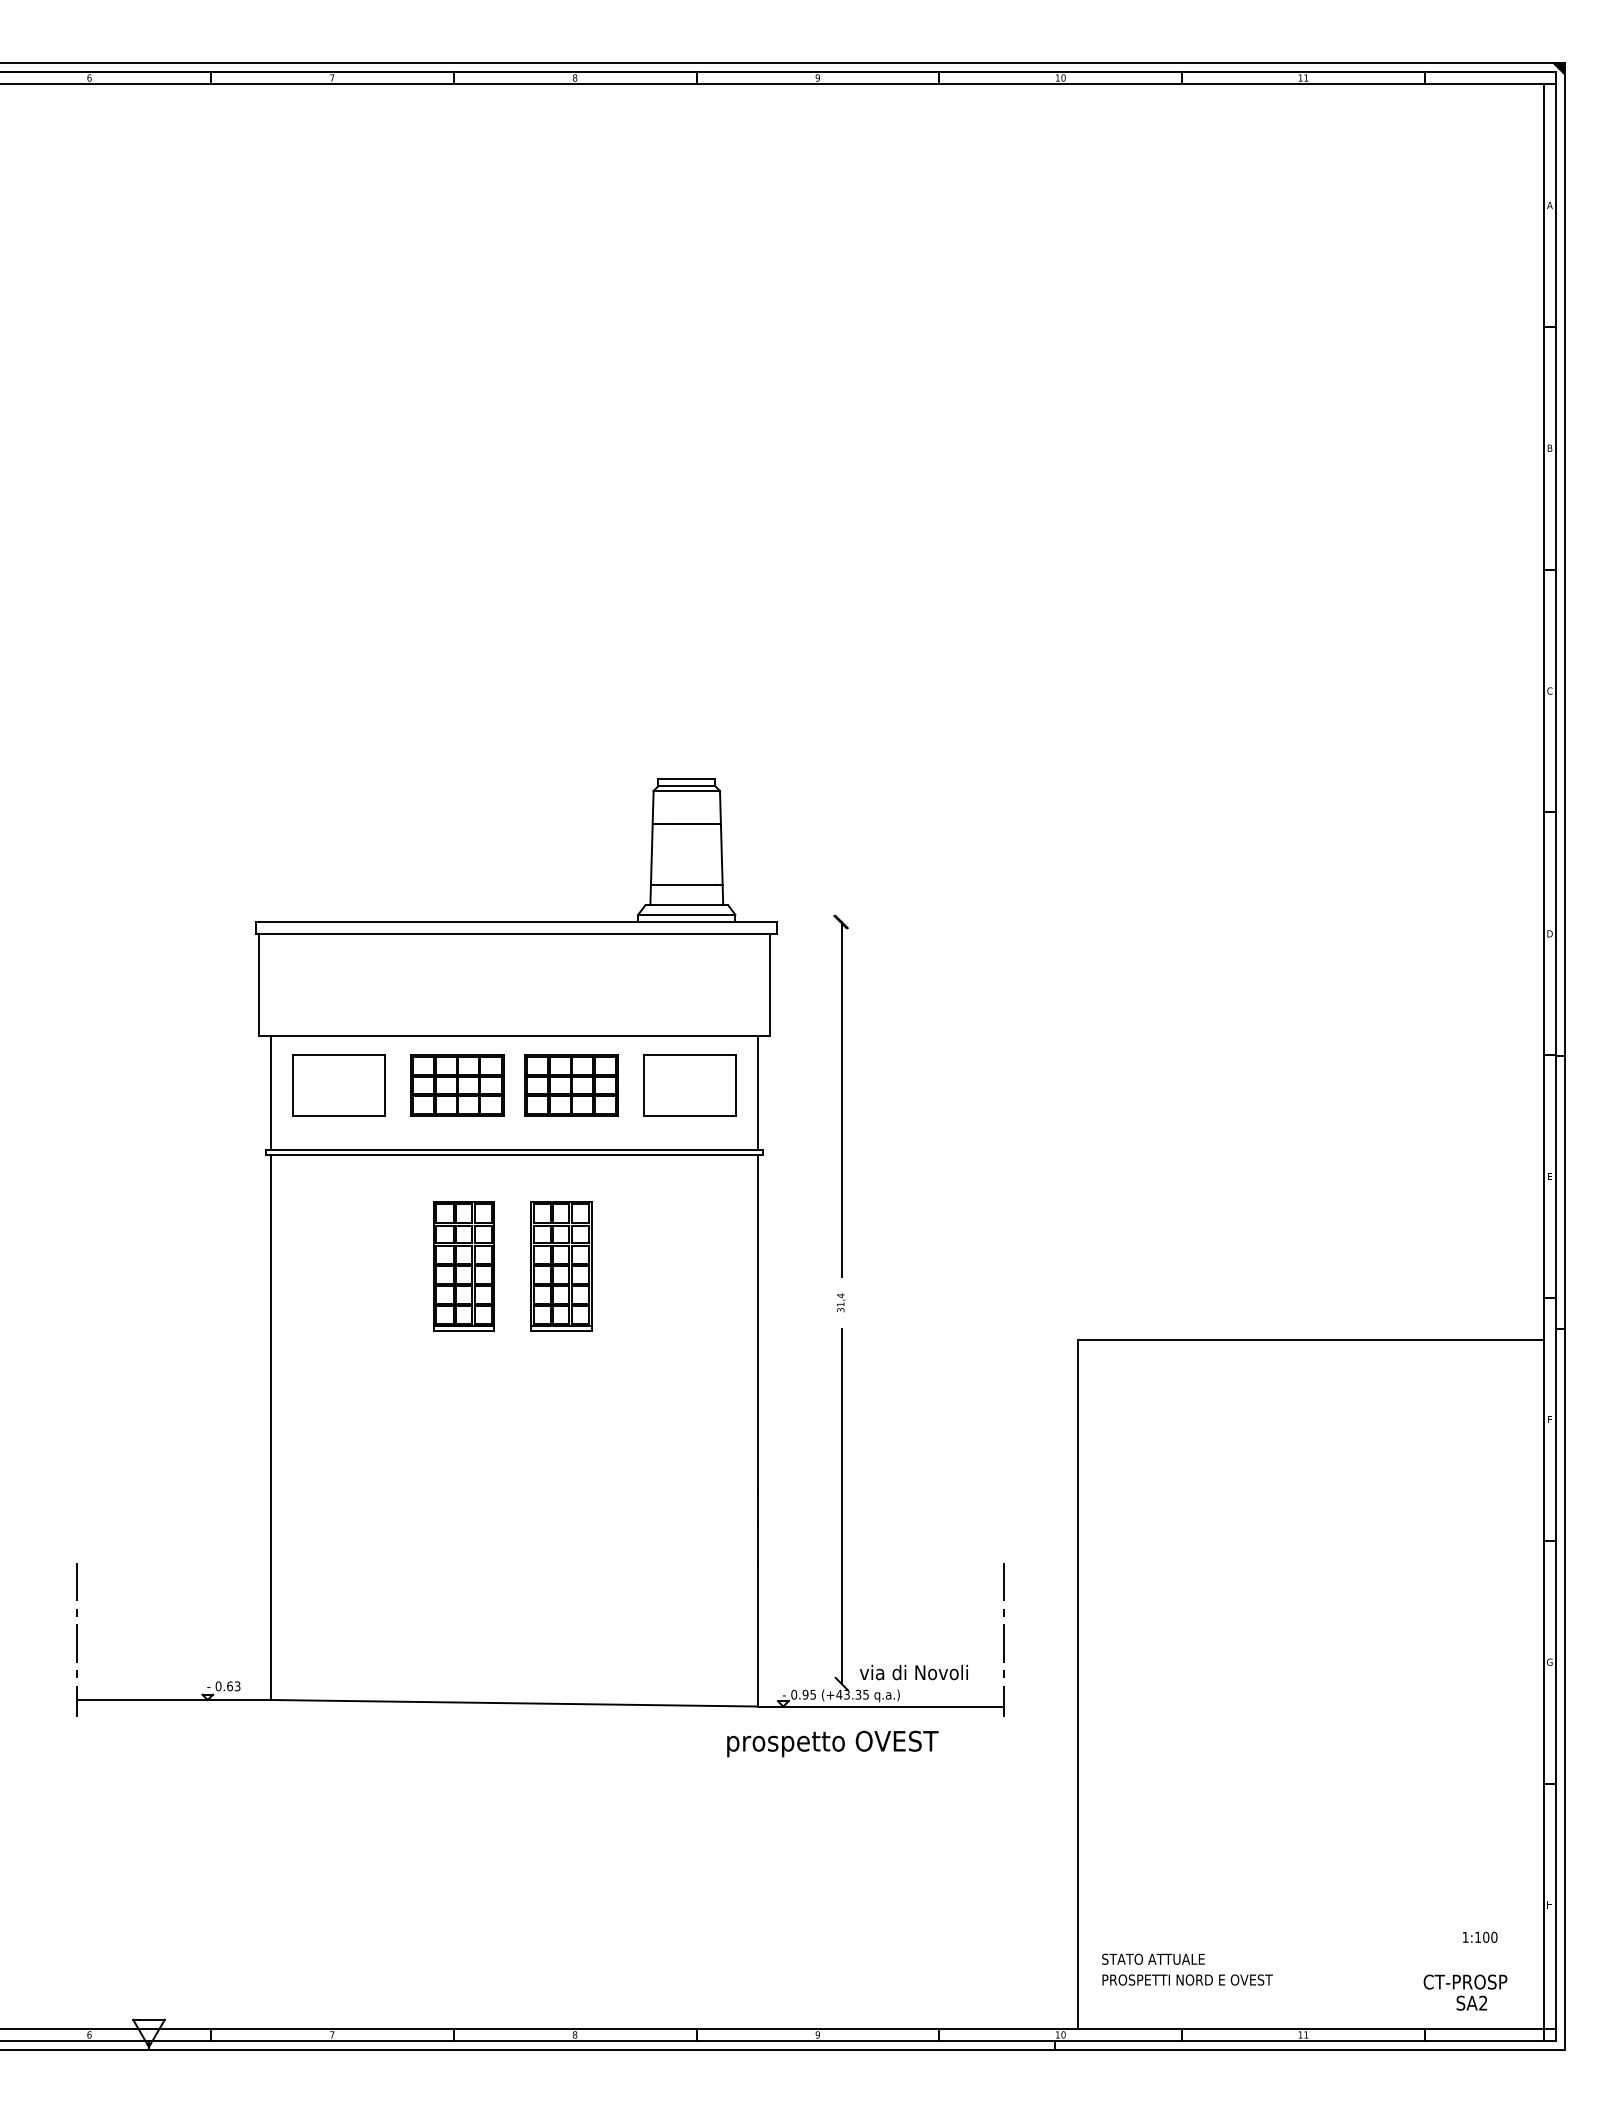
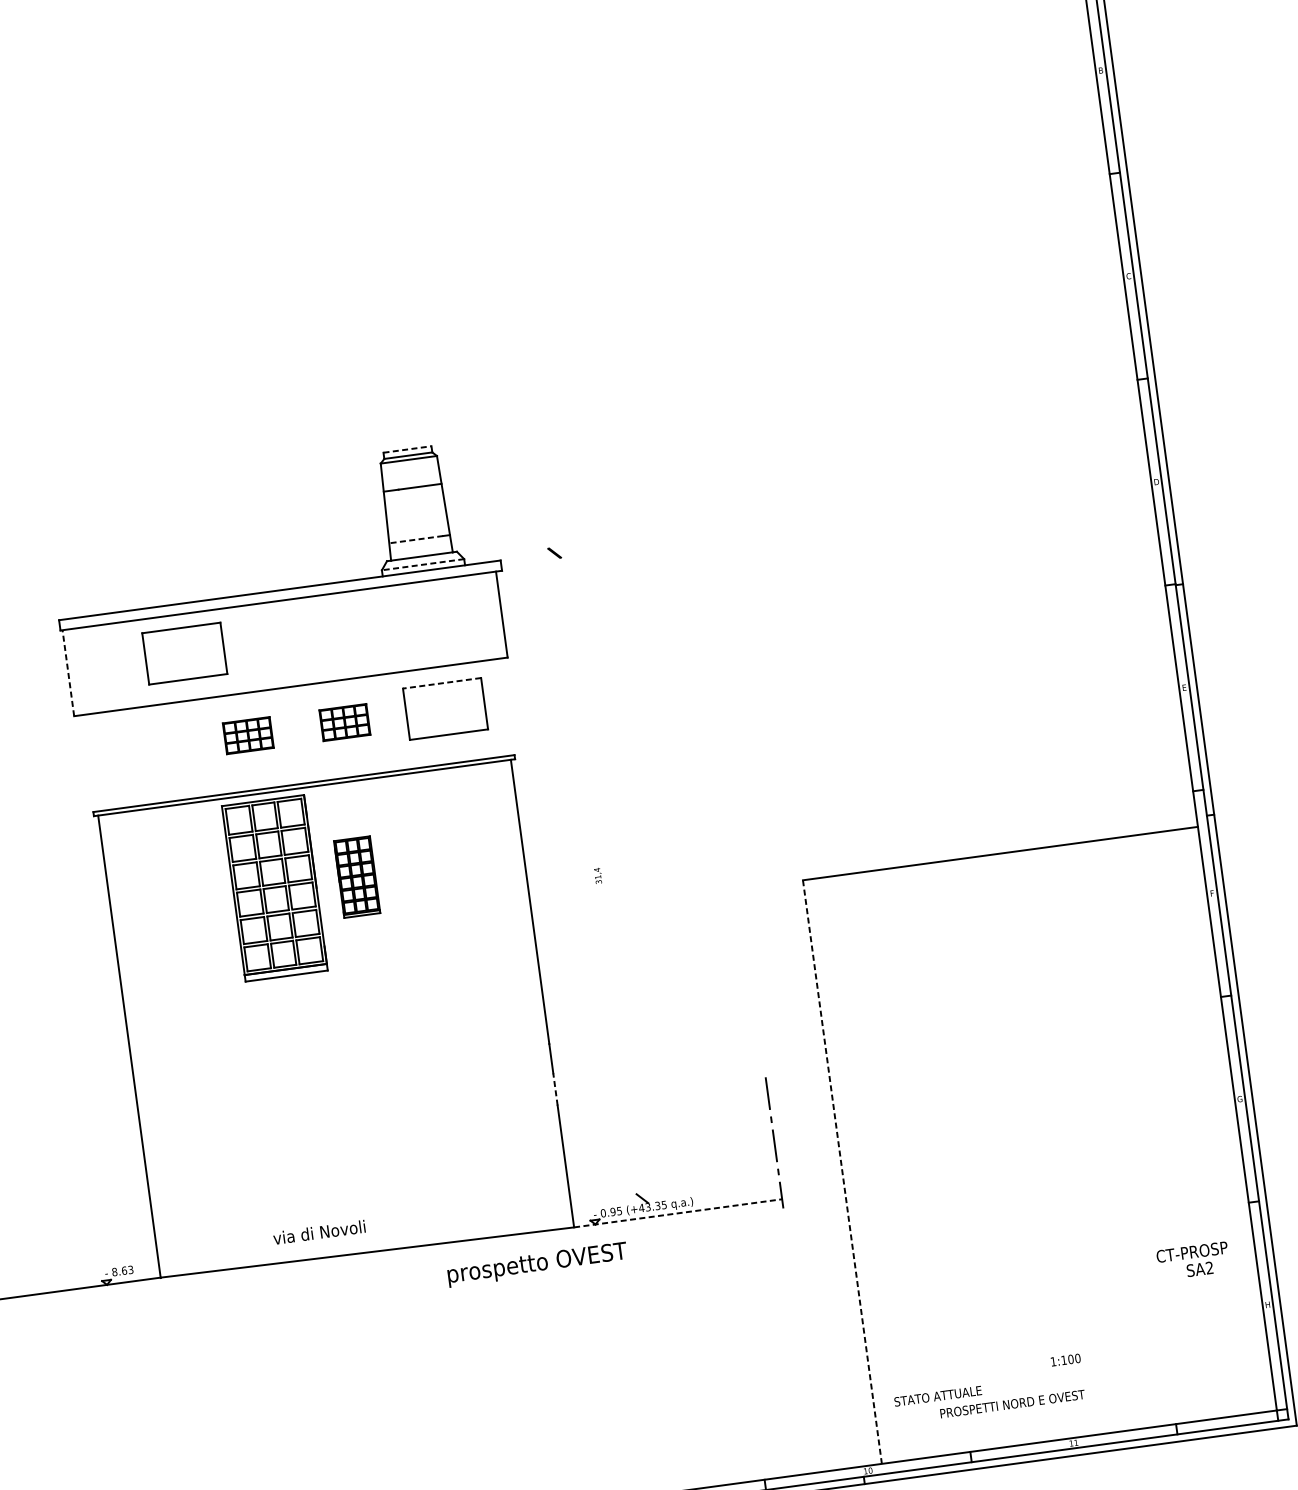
line: (687, 778) -> (408, 449), solid -> dashed
line: (682, 884) -> (415, 539), solid -> dashed
line: (686, 914) -> (422, 564), solid -> dashed
line: (258, 984) -> (68, 672), solid -> dashed
line: (689, 1055) -> (441, 683), solid -> dashed
part: (338, 1085) -> (184, 653), moved
part: (457, 1085) -> (248, 735), size x0.6
part: (571, 1085) -> (344, 722), size x0.6
line: (270, 1092) -> (90, 762), removed
line: (758, 1092) -> (504, 707), removed
line: (841, 1099) -> (575, 703), removed
part: (463, 1266) -> (274, 888), size x1.6
part: (561, 1266) -> (357, 877), size x0.7
line: (841, 1506) -> (621, 1048), removed
line: (758, 1543) -> (555, 1089), solid -> dashed
text: (913, 1672) -> (318, 1232), moved
line: (1077, 1684) -> (842, 1172), solid -> dashed
text: (218, 1685) -> (114, 1271), 0.63 -> 8.63
line: (880, 1706) -> (677, 1213), solid -> dashed
text: (832, 1743) -> (537, 1264), moved
text: (1480, 1936) -> (1066, 1359), moved
text: (1187, 1979) -> (1012, 1403), moved
text: (1465, 1992) -> (1193, 1260), moved

